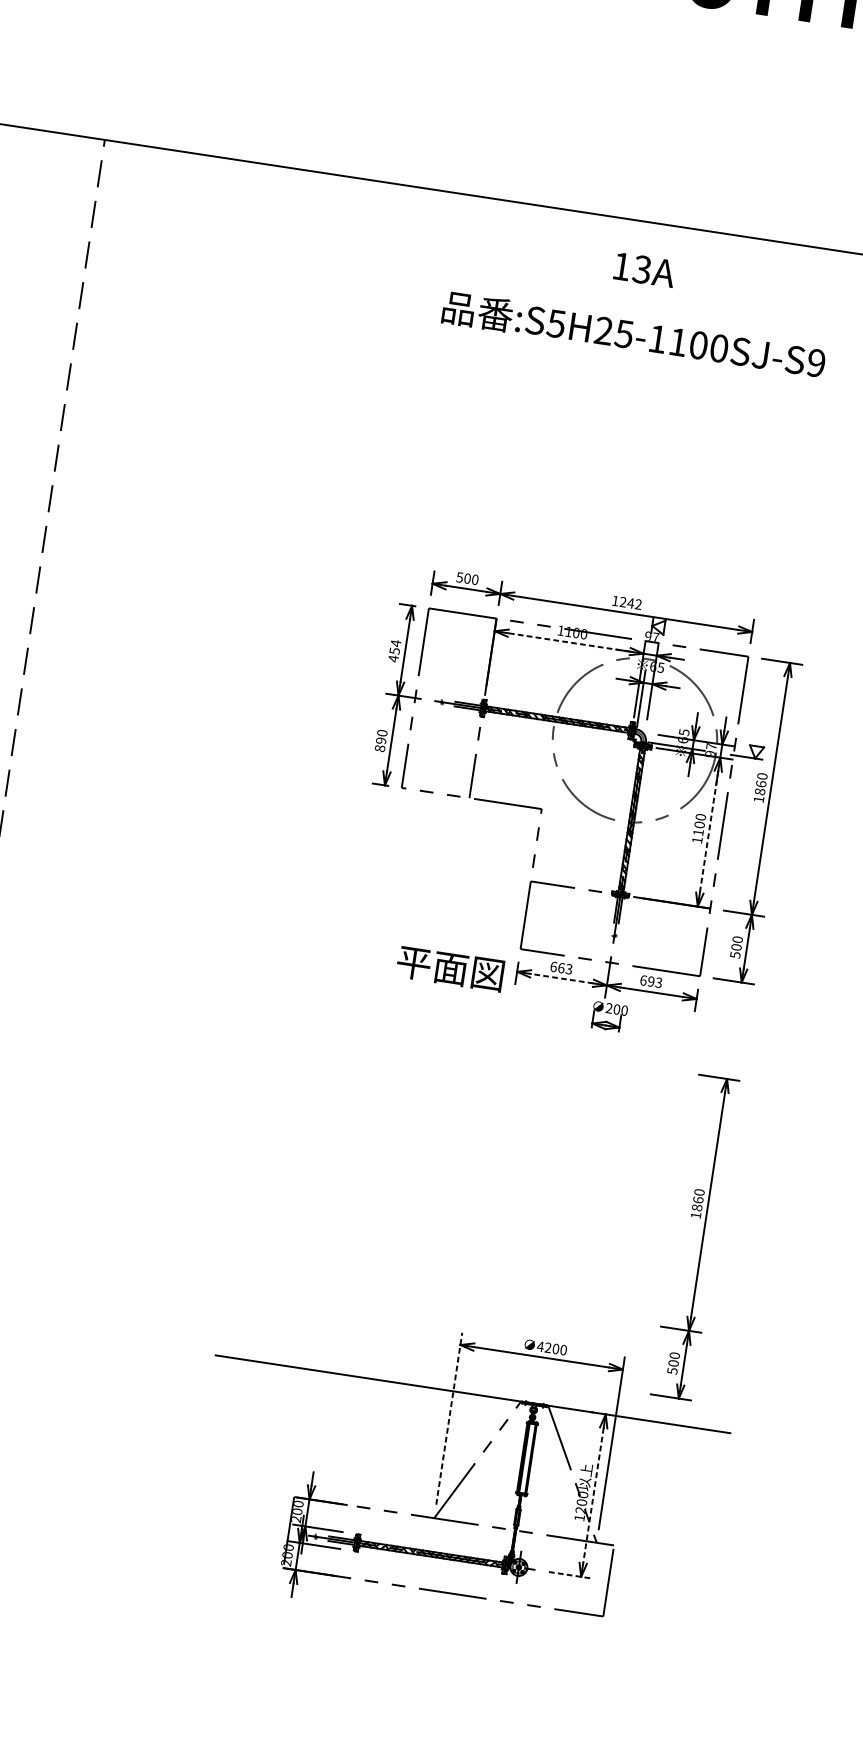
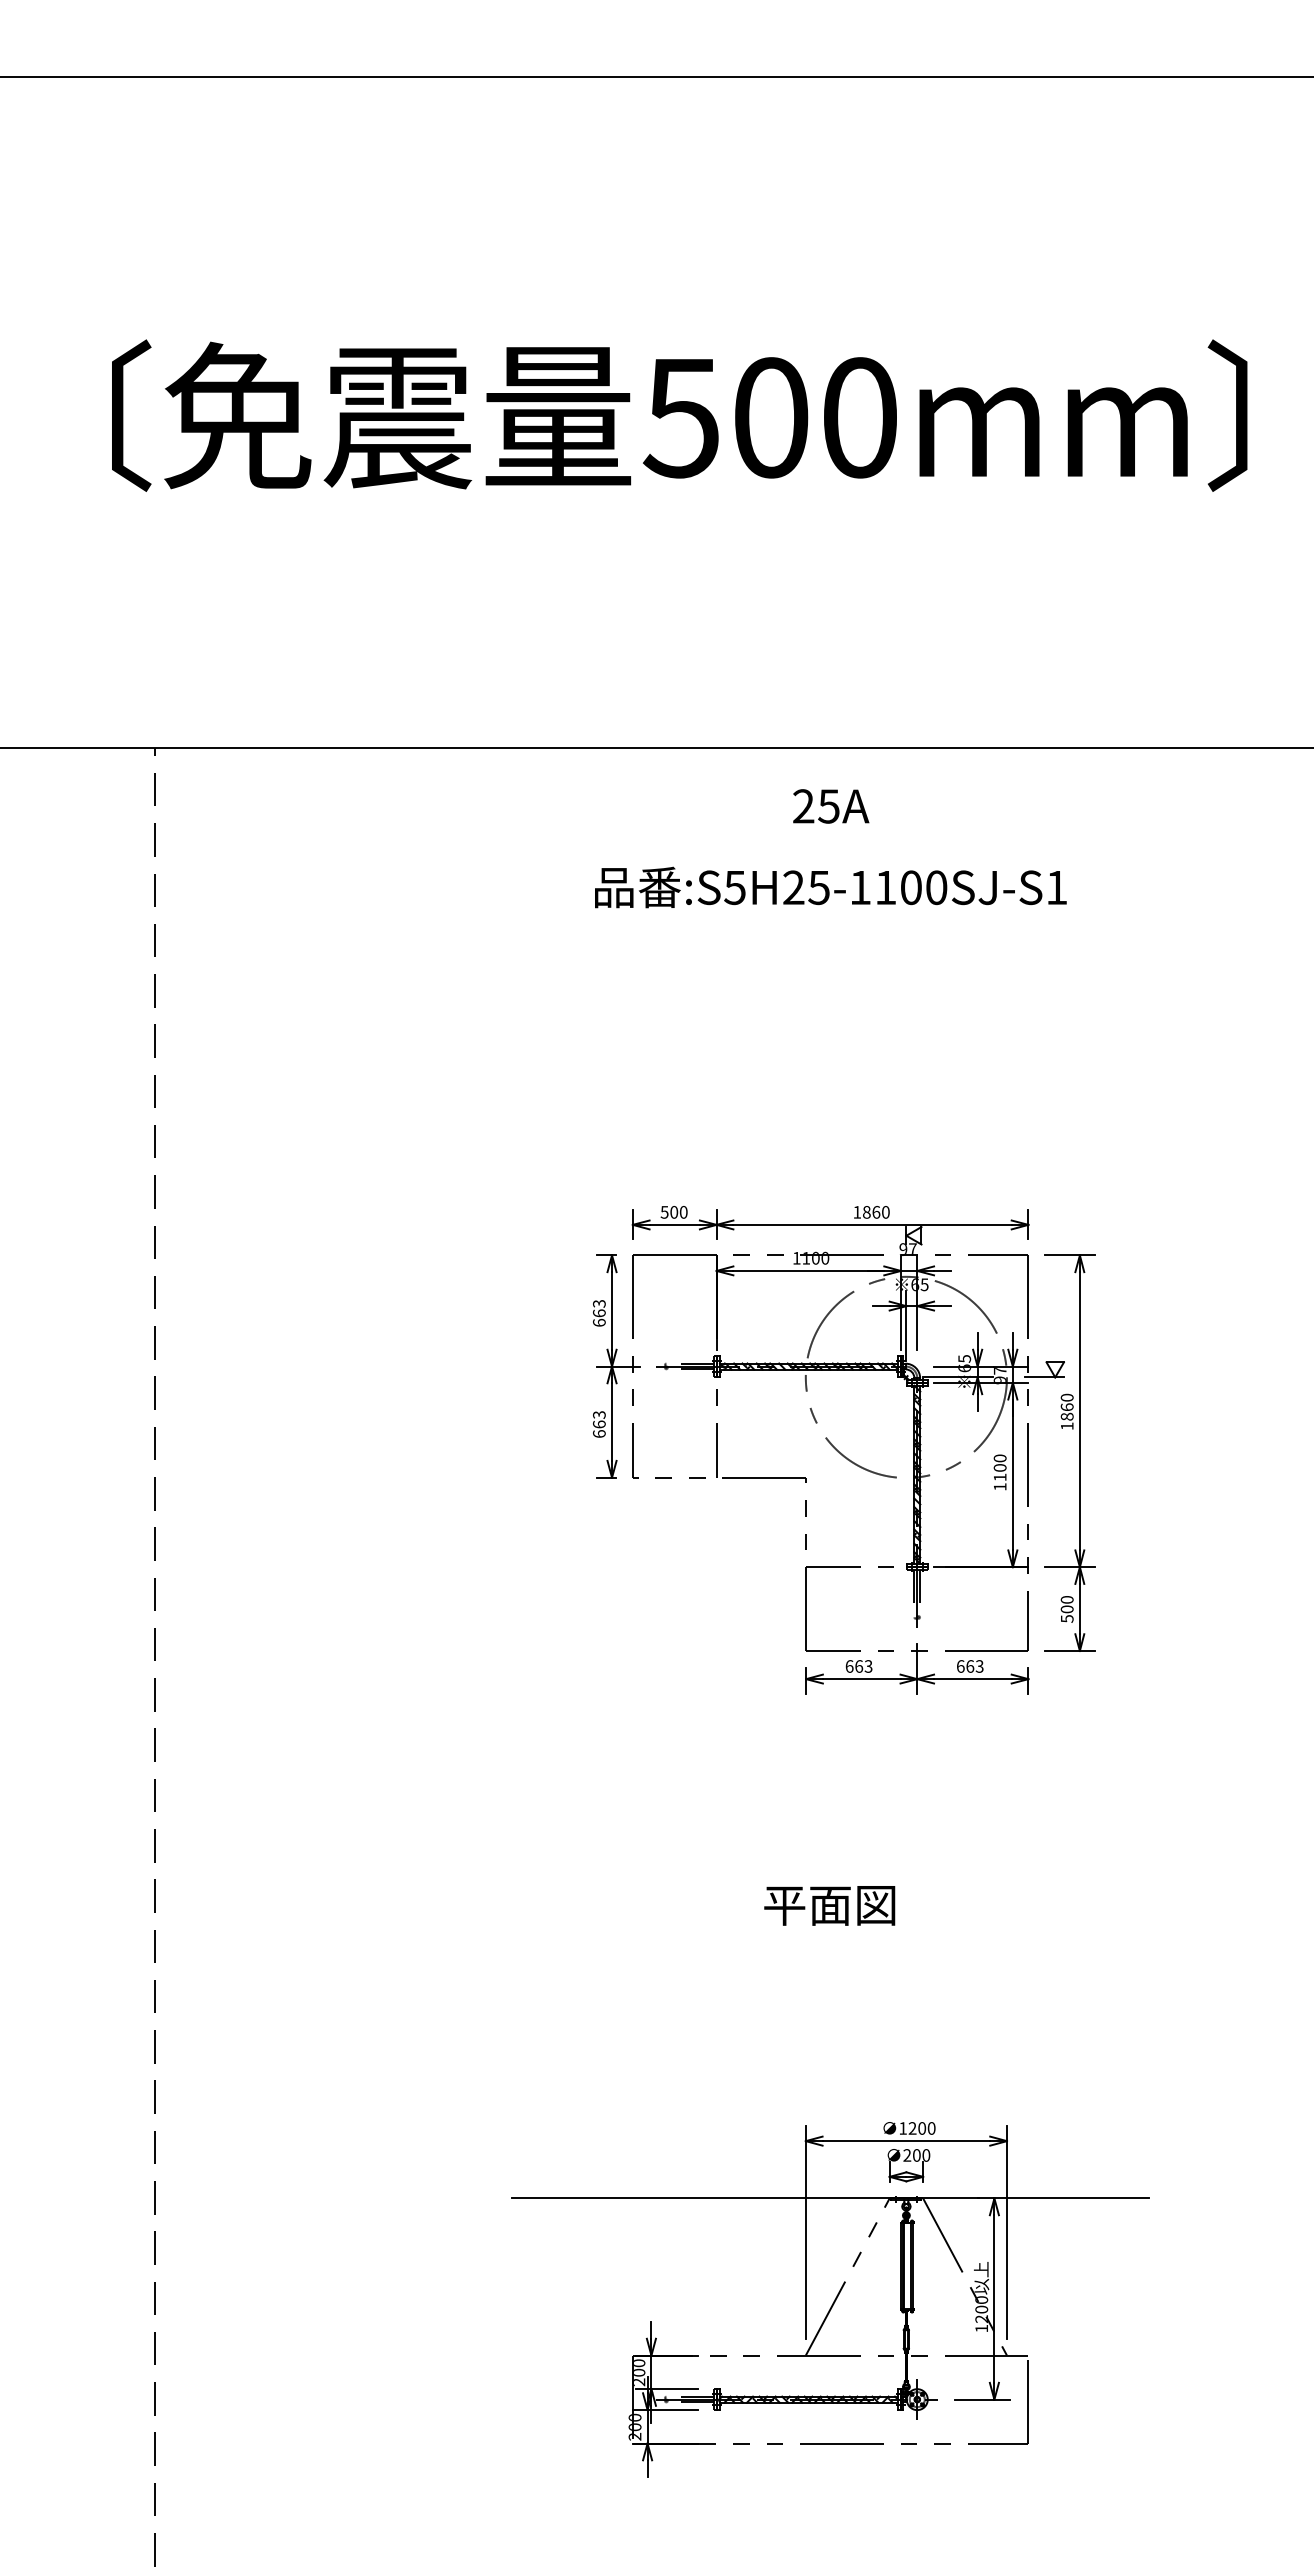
text: (632, 268) -> (816, 806), 13A -> 25A
text: (816, 362) -> (1056, 887), :S5H25-1100SJ-S9 -> :S5H25-1100SJ-S1
text: (631, 602) -> (876, 1211), 1242 -> 1860
line: (568, 642) -> (808, 1270), dashed -> solid
text: (394, 651) -> (599, 1313), 454 -> 663
text: (381, 740) -> (599, 1424), 890 -> 663
line: (708, 832) -> (1012, 1475), dashed -> solid
text: (450, 968) -> (829, 1905), moved
line: (561, 978) -> (861, 1679), dashed -> solid
text: (651, 981) -> (970, 1666), 693 -> 663
part: (608, 1016) -> (908, 2165), moved
part: (702, 1238) -> (1079, 1967), removed
text: (540, 1346) -> (902, 2128), 4200 -> 1200
line: (449, 1417) -> (805, 2231), dashed -> solid
line: (593, 1495) -> (994, 2299), dashed -> solid
line: (571, 1575) -> (982, 2399), dashed -> solid

